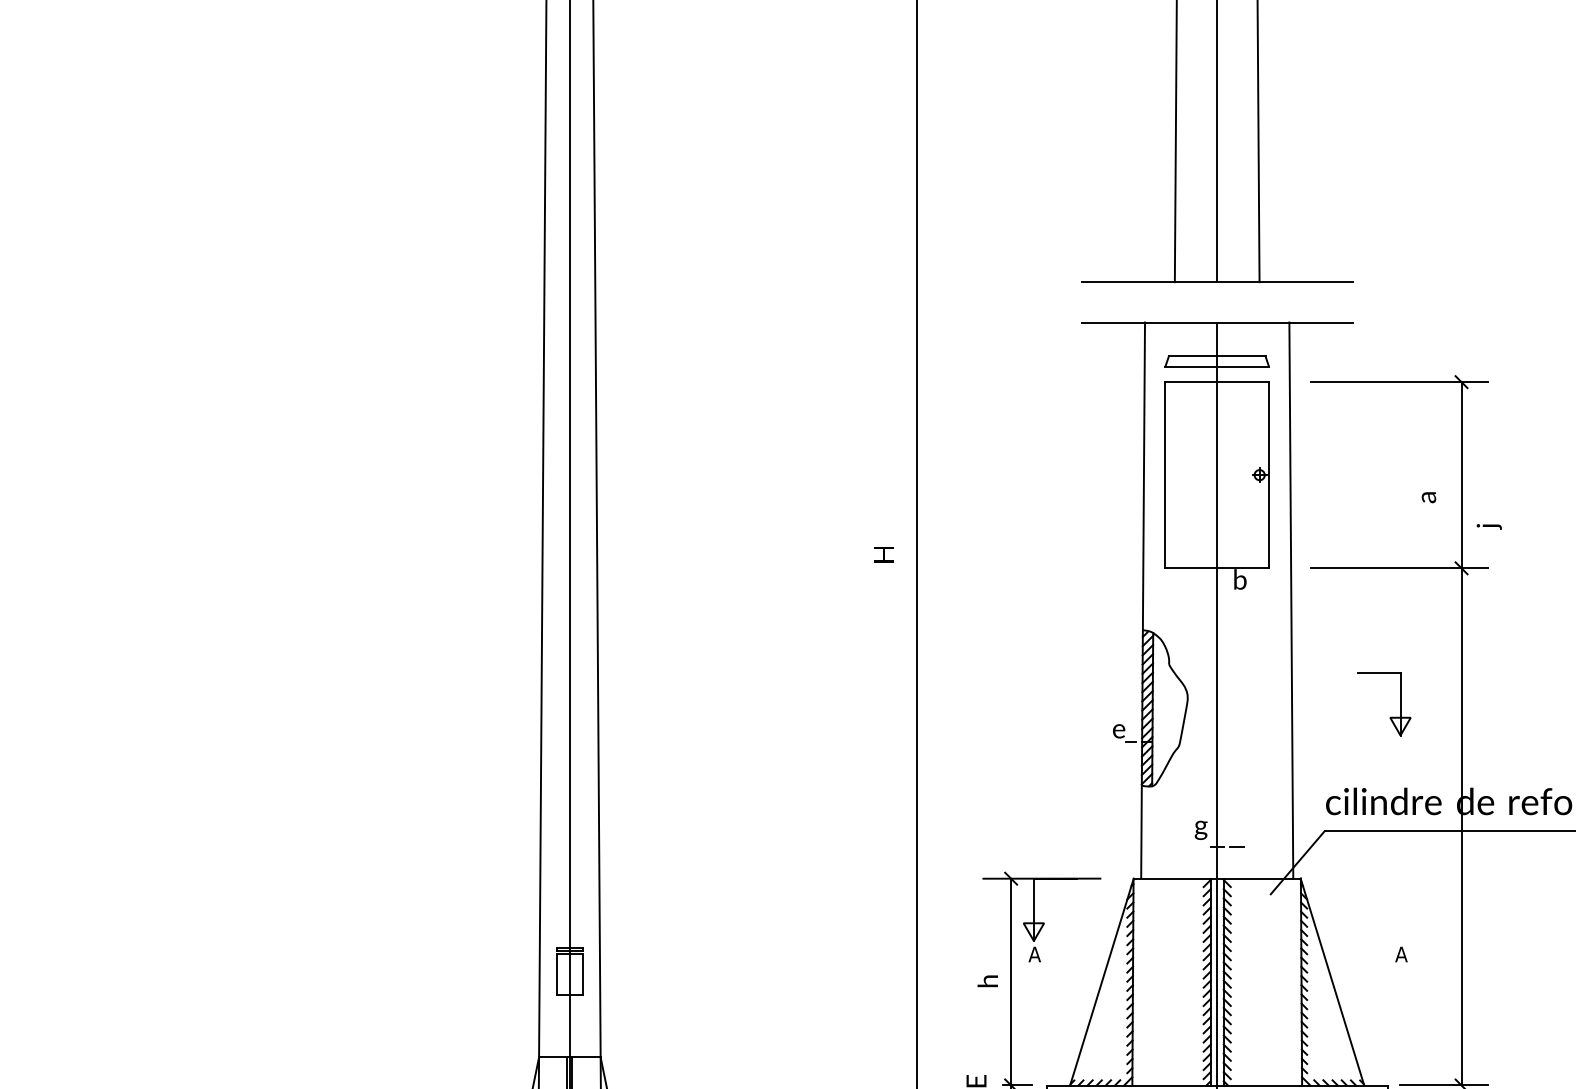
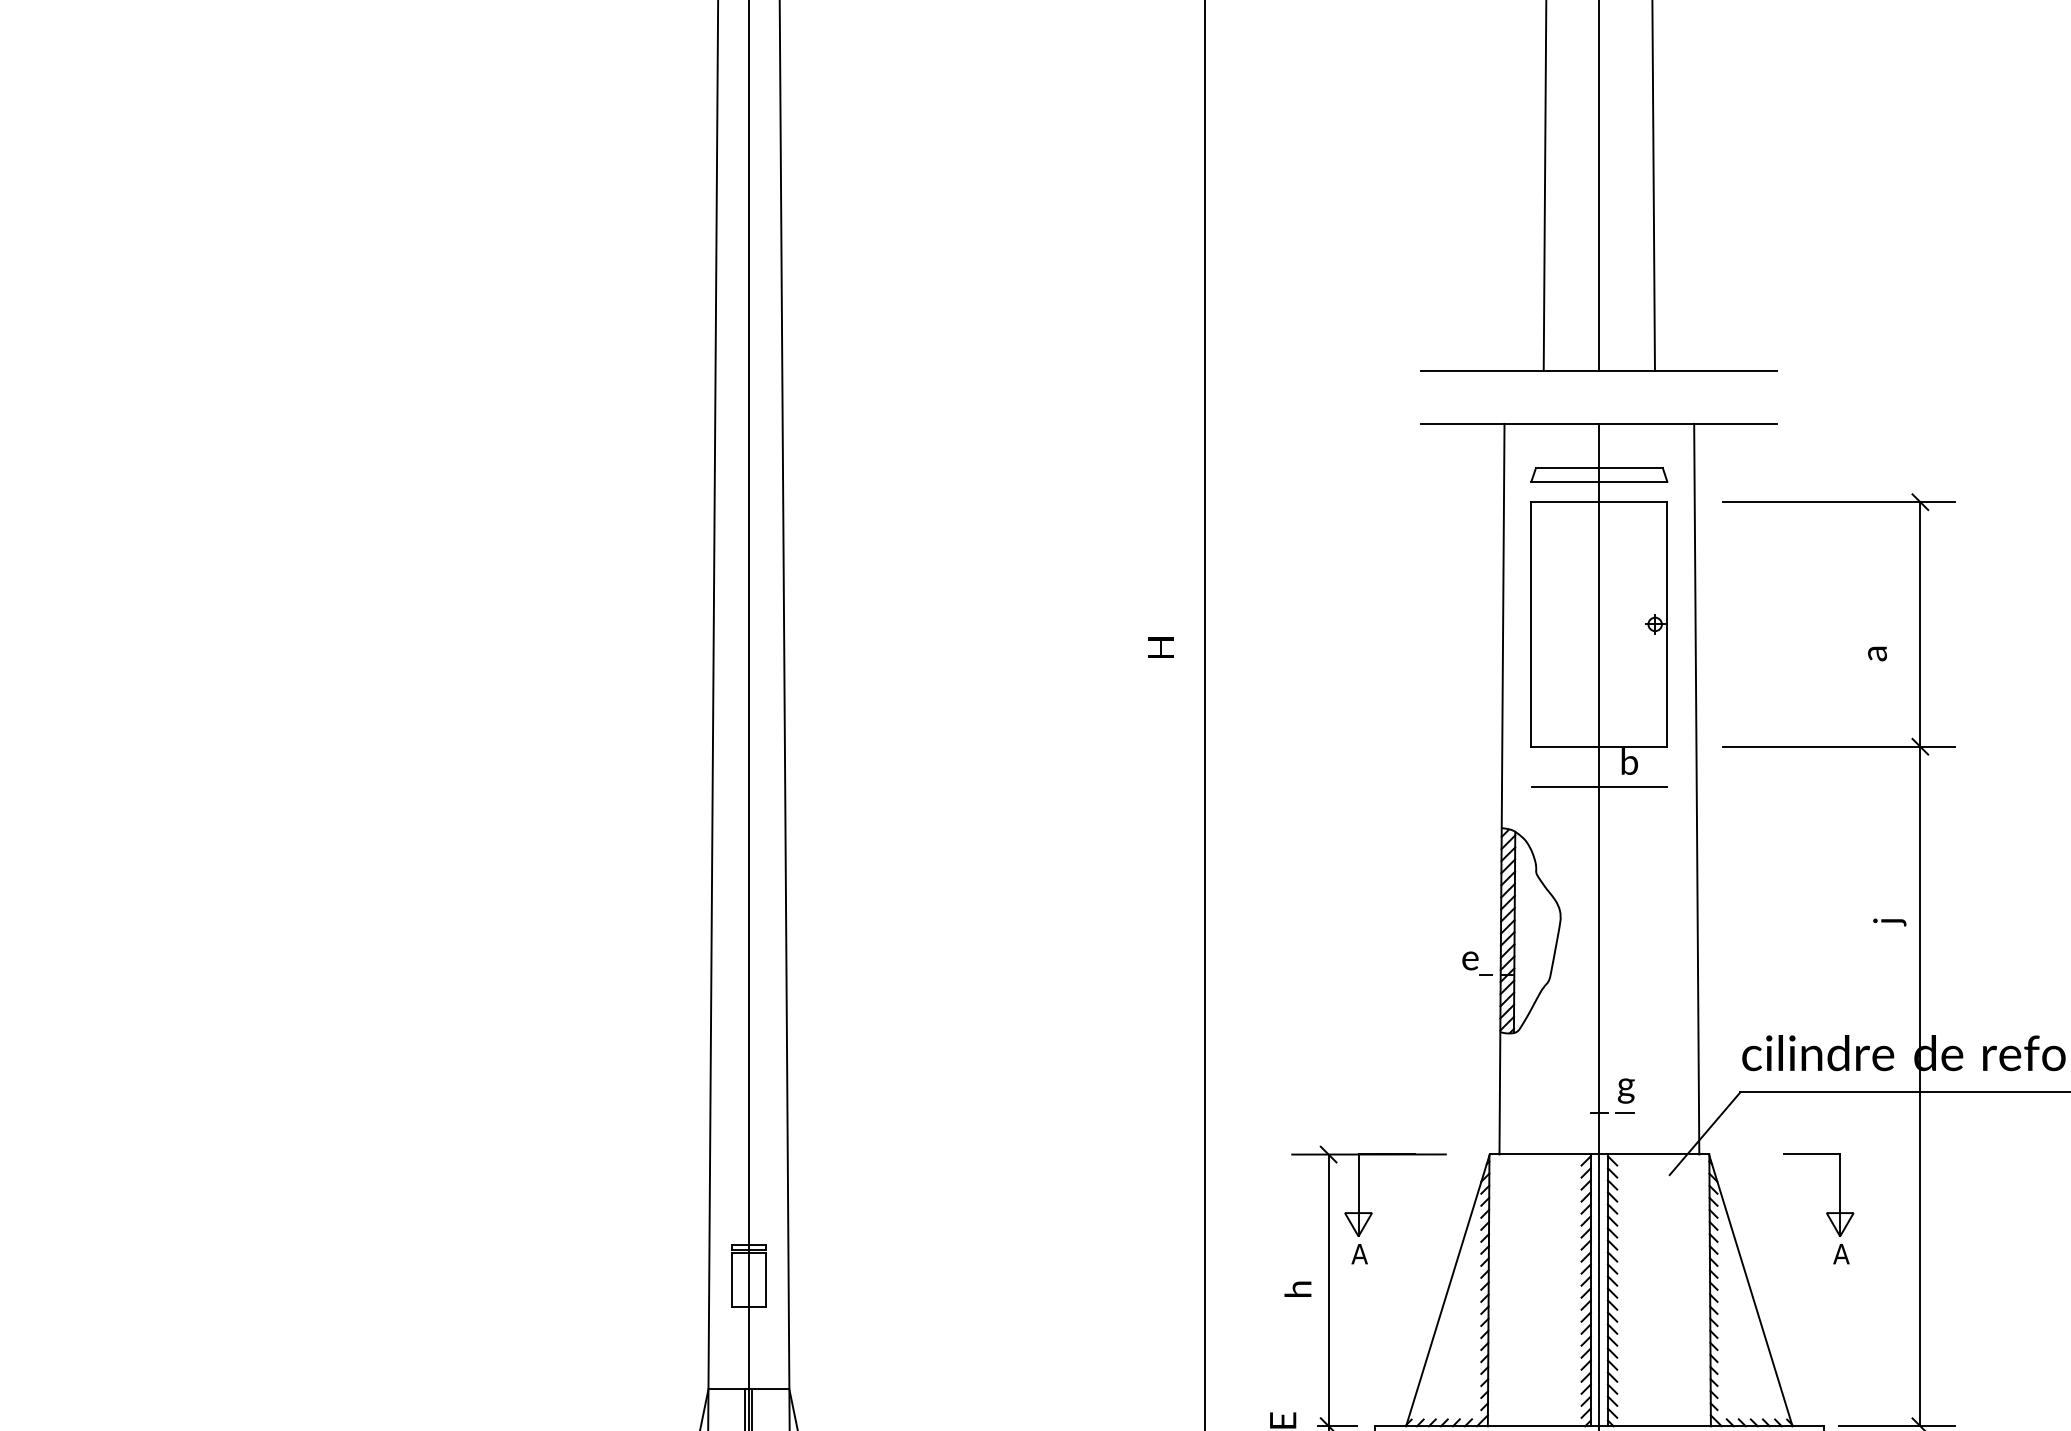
text: (1489, 526) -> (1889, 922), moved
text: (883, 554) -> (1160, 647), moved
line: (1217, 599) -> (1599, 787), added
part: (1390, 717) -> (1826, 1212), moved
text: (1201, 829) -> (1626, 1090), moved

